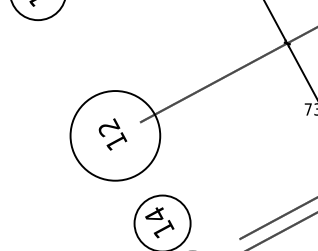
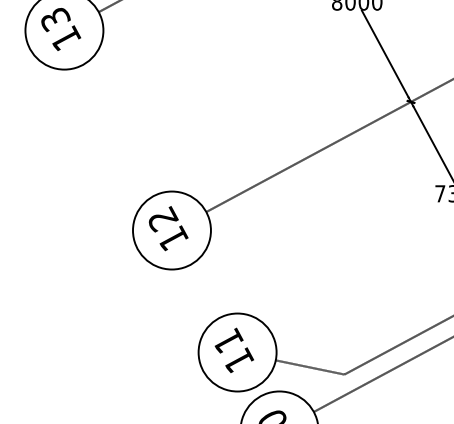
circle: (115, 135) -> (171, 230), size x0.62
text: (156, 214) -> (228, 340), 14 -> 11
line: (214, 234) -> (309, 367), added

